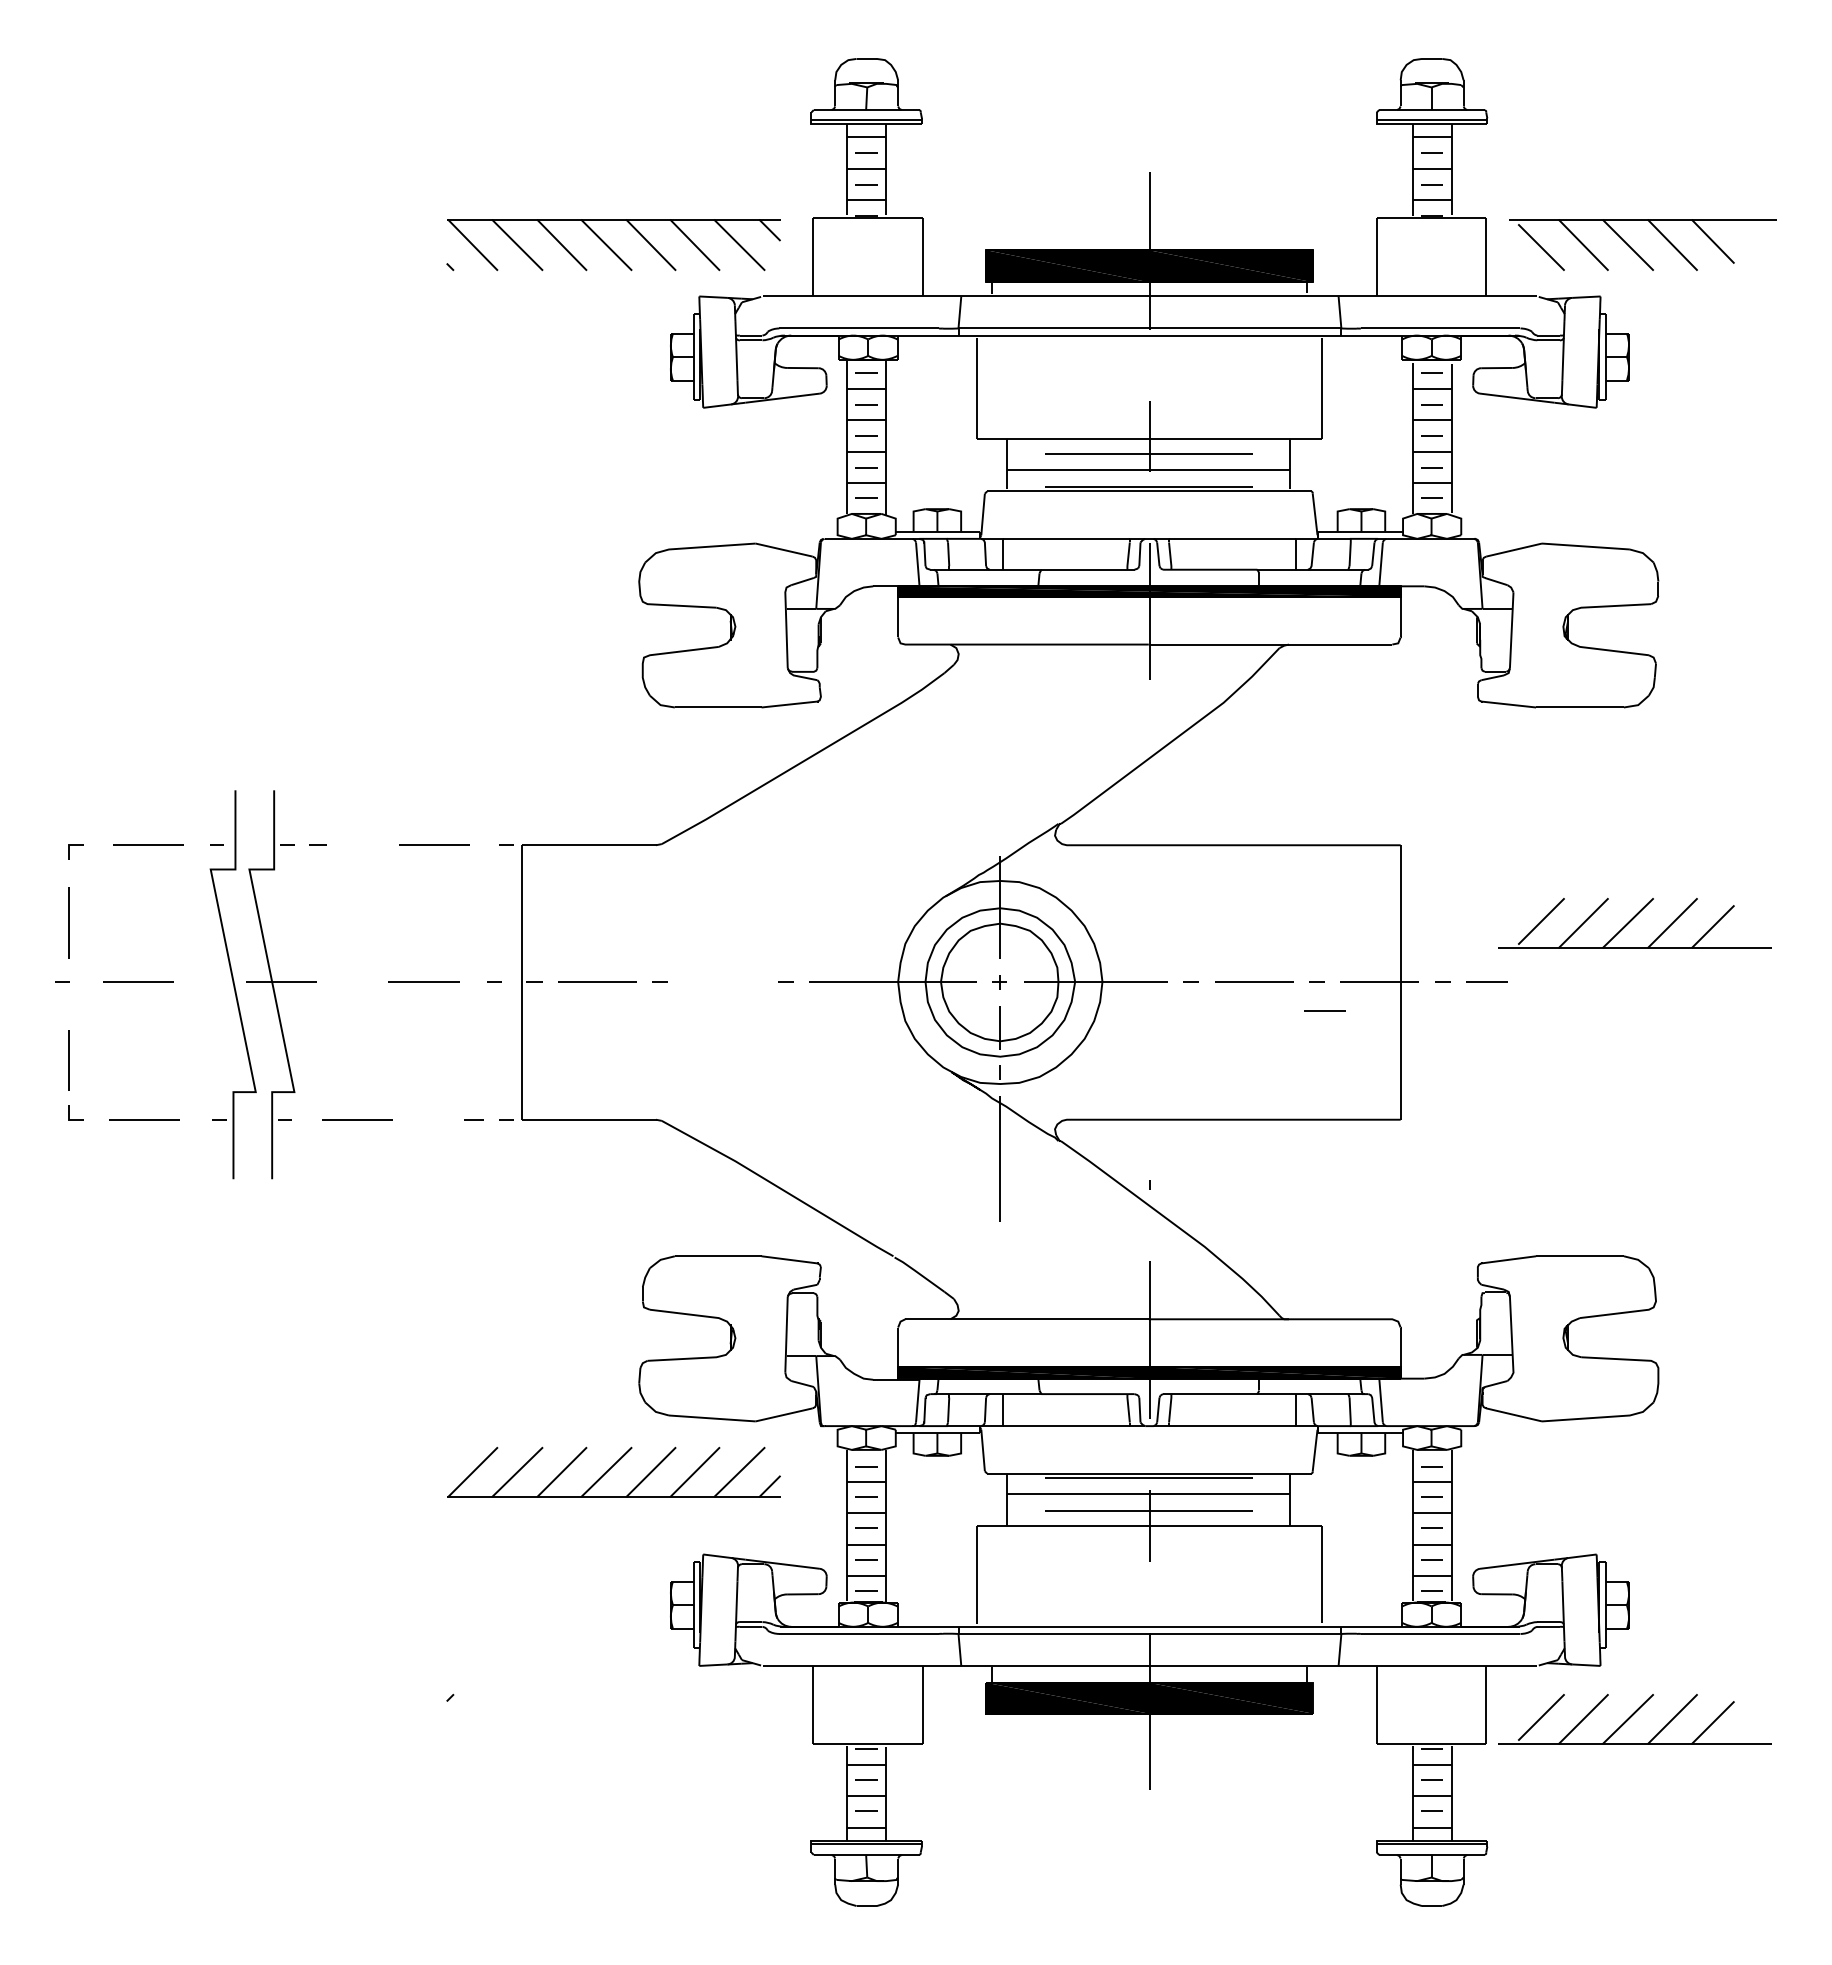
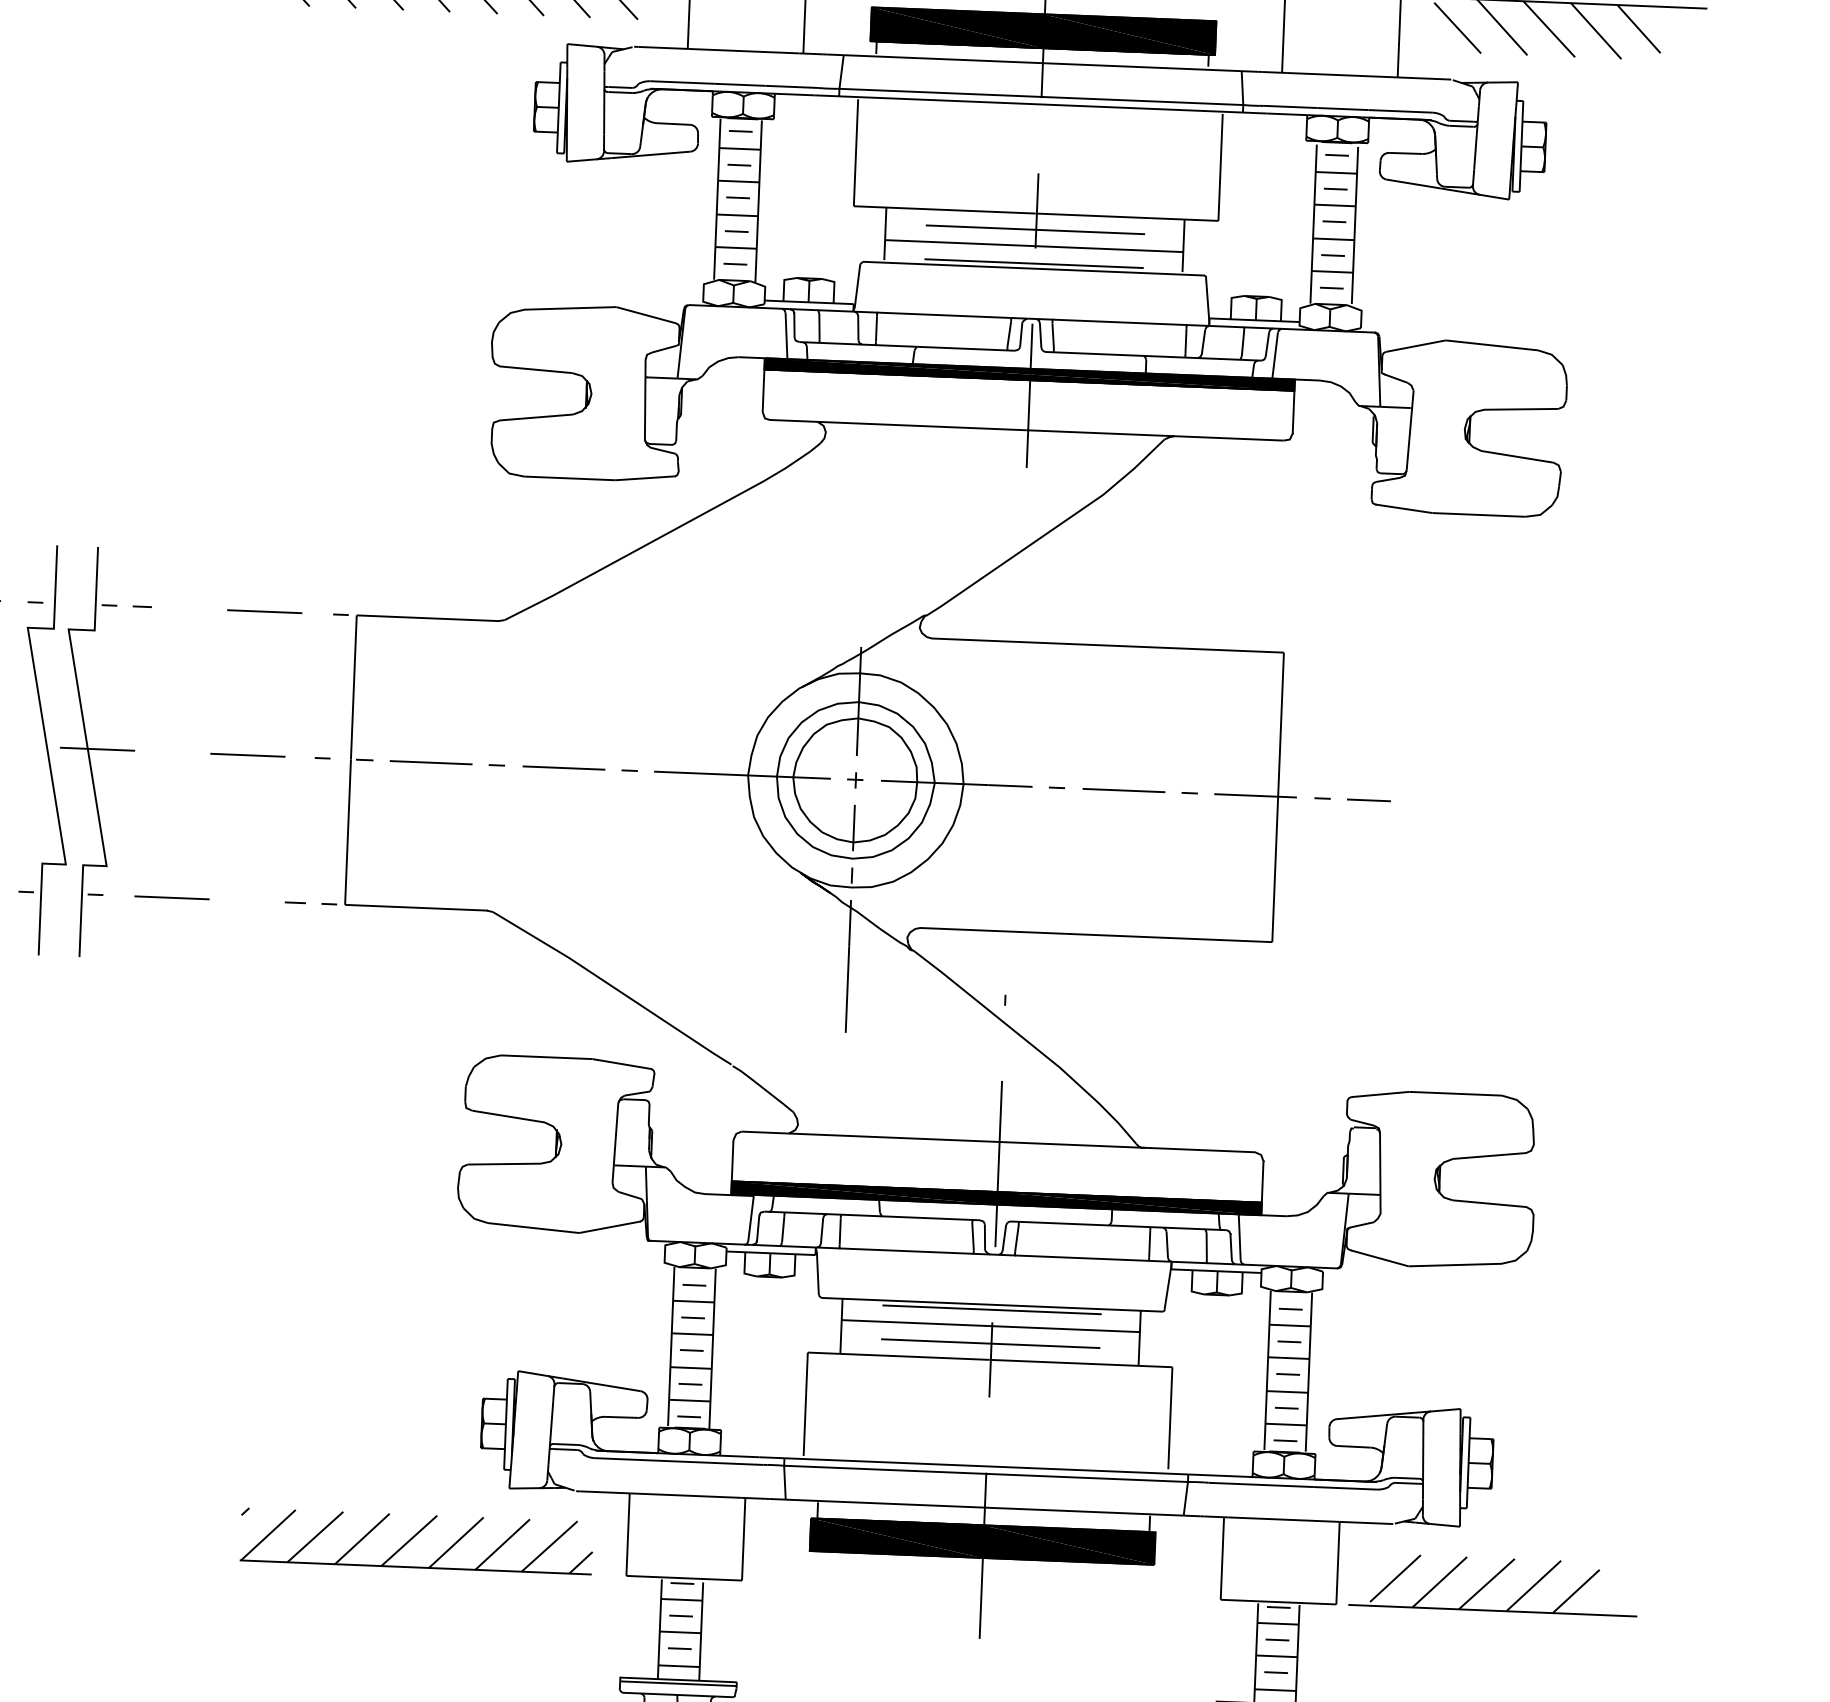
part: (1634, 923) -> (1527, 745), removed
line: (723, 981) -> (563, 767), added
line: (1324, 1010) -> (1196, 823), removed
part: (613, 1471) -> (416, 1540), moved

